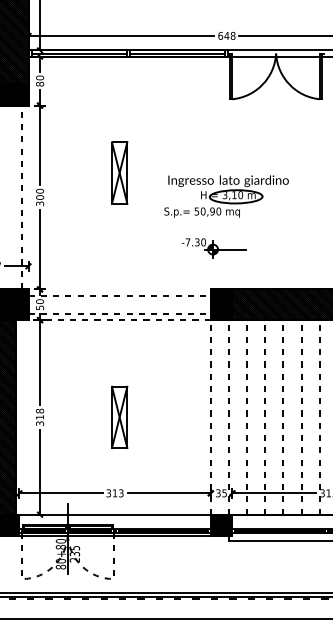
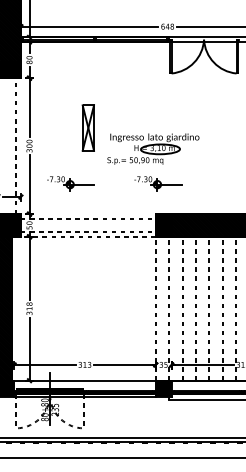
part: (226, 196) -> (153, 149), moved
part: (95, 248) -> (70, 183), added
part: (119, 416) -> (88, 308), removed

